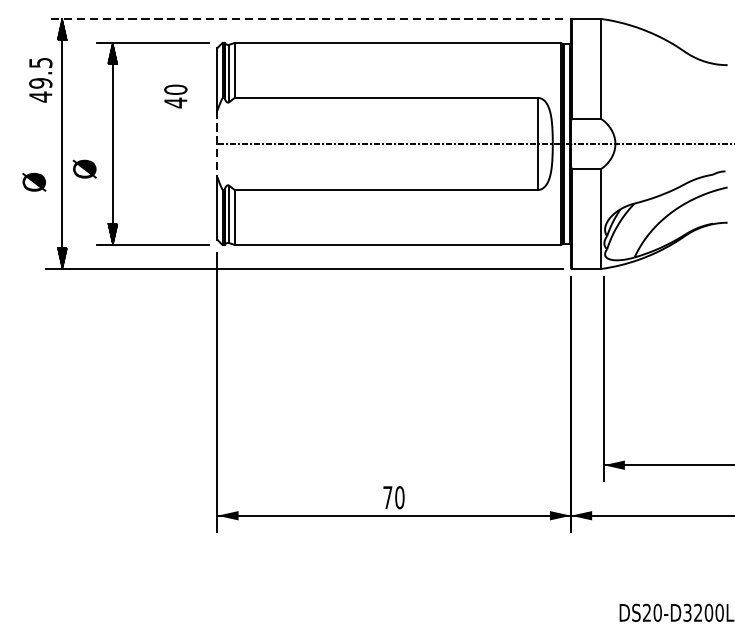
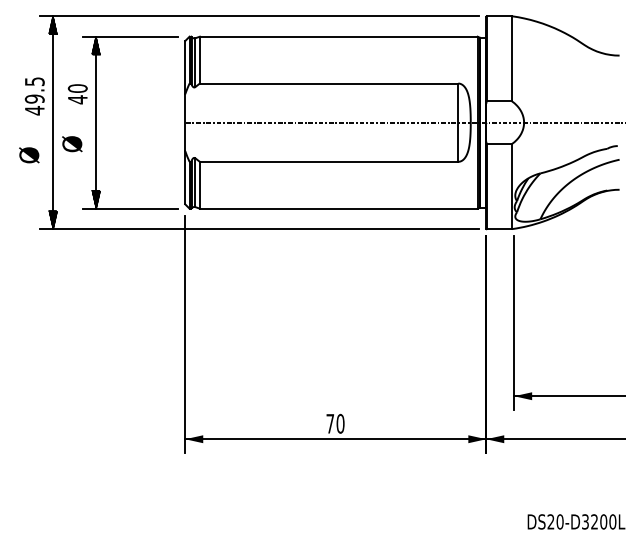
line: (304, 19) -> (259, 16), dashed -> solid
text: (40, 80) -> (34, 96), moved
text: (175, 96) -> (77, 94), moved
line: (217, 144) -> (185, 123), dashed -> solid

